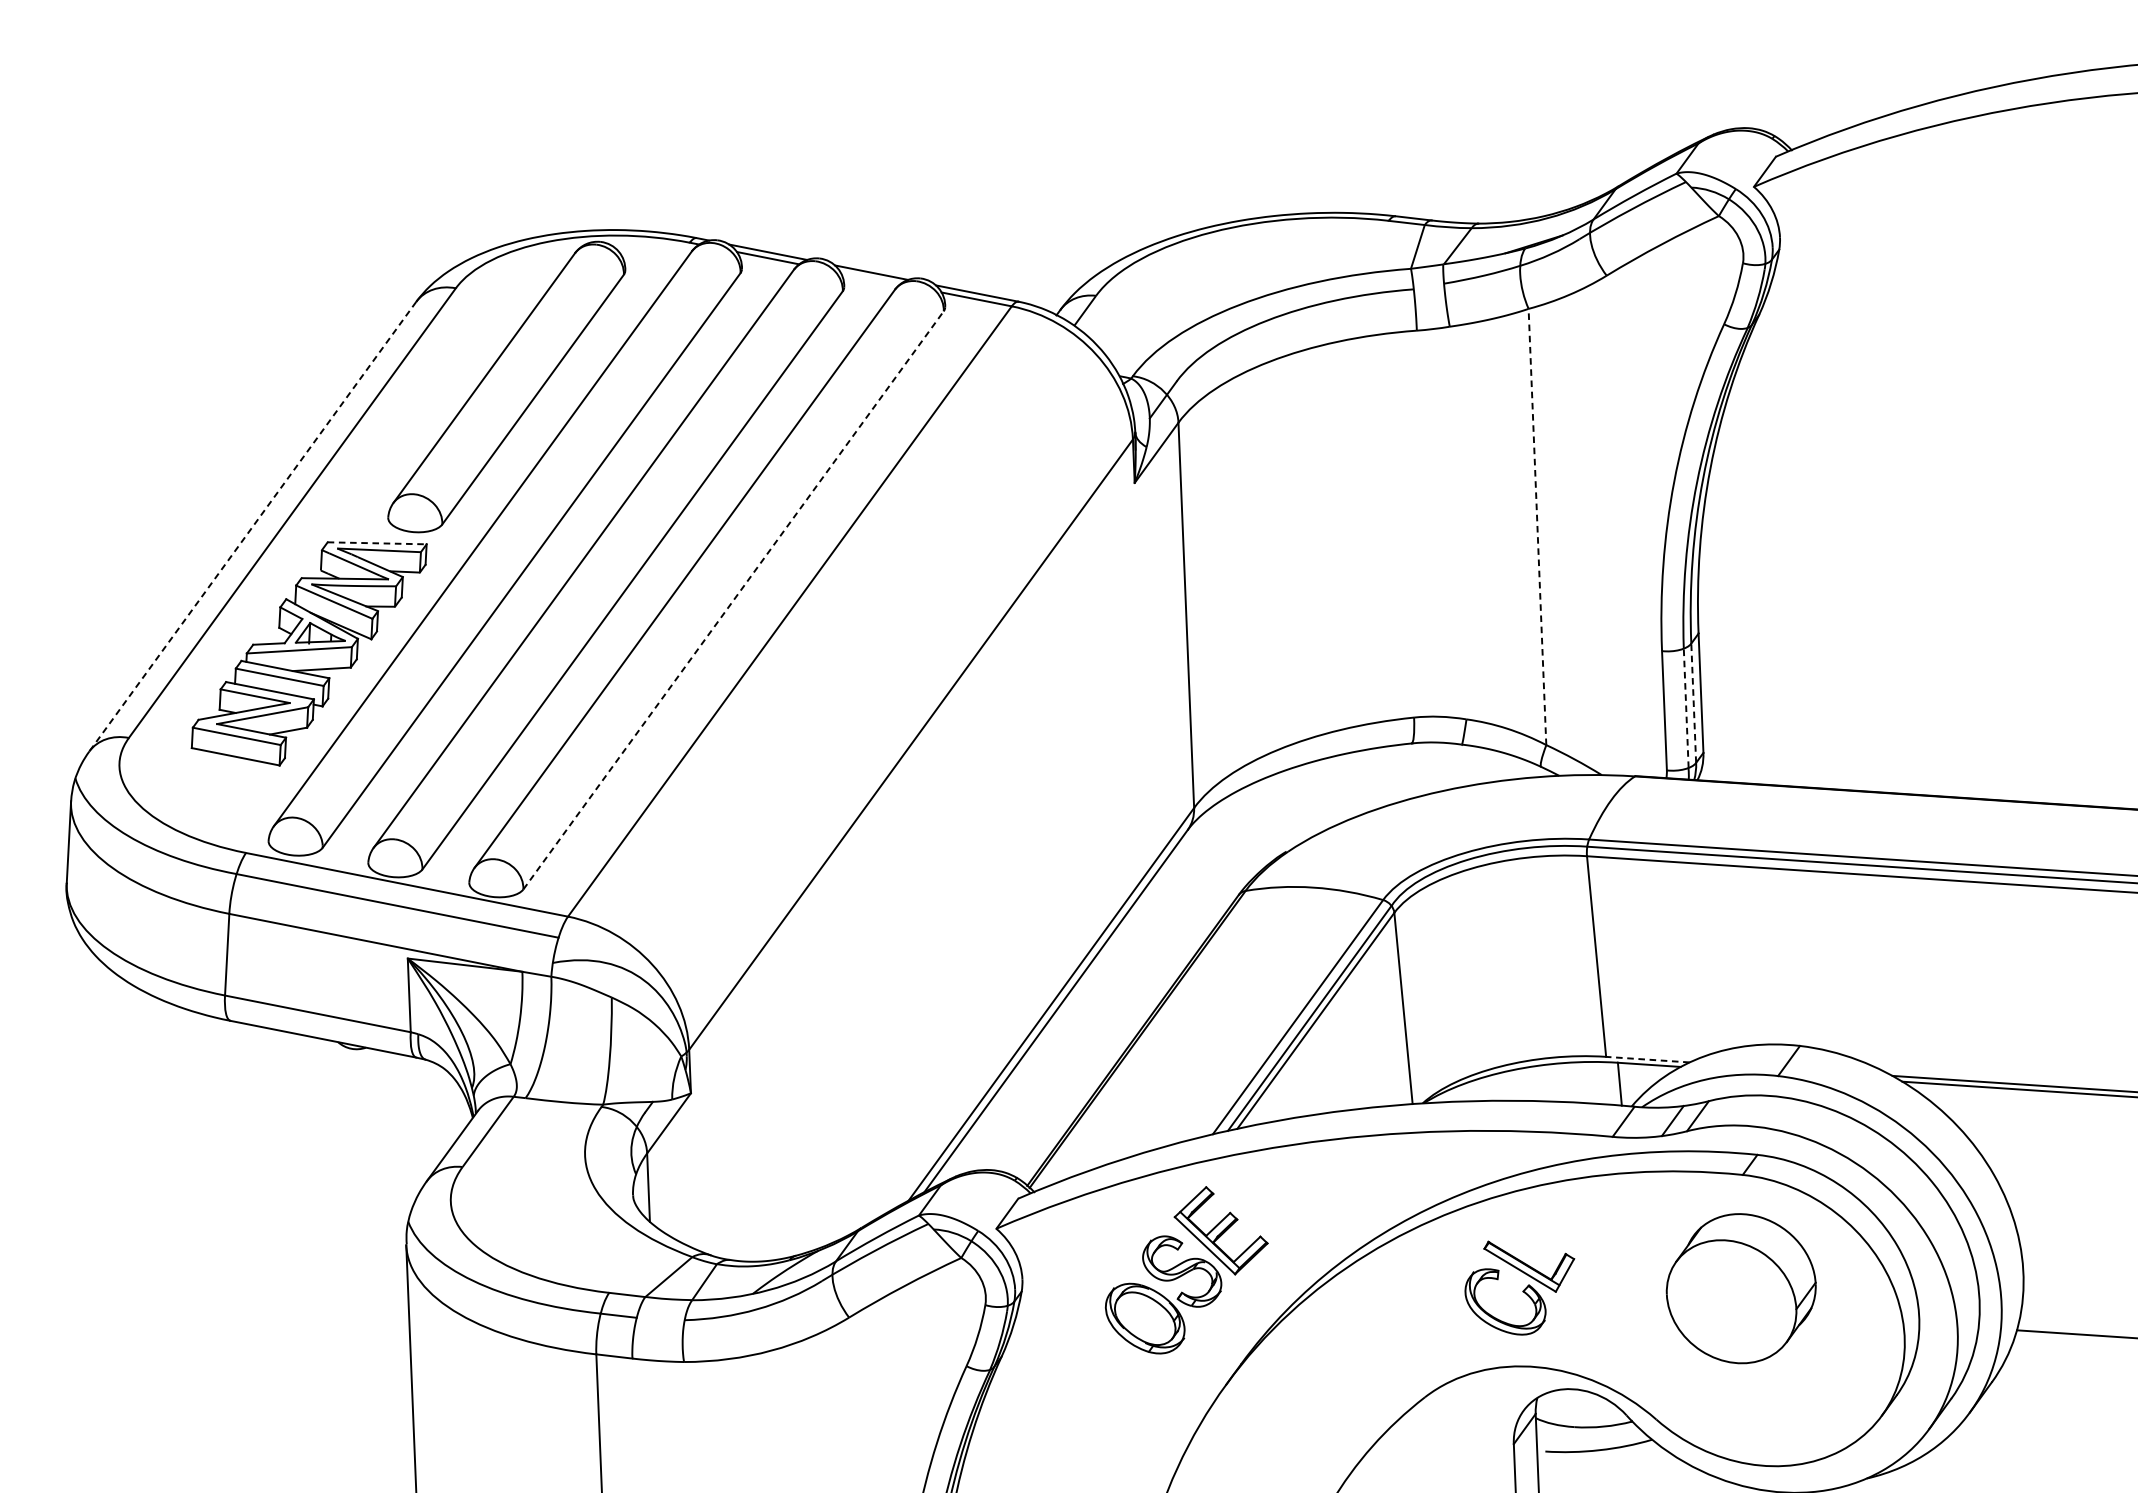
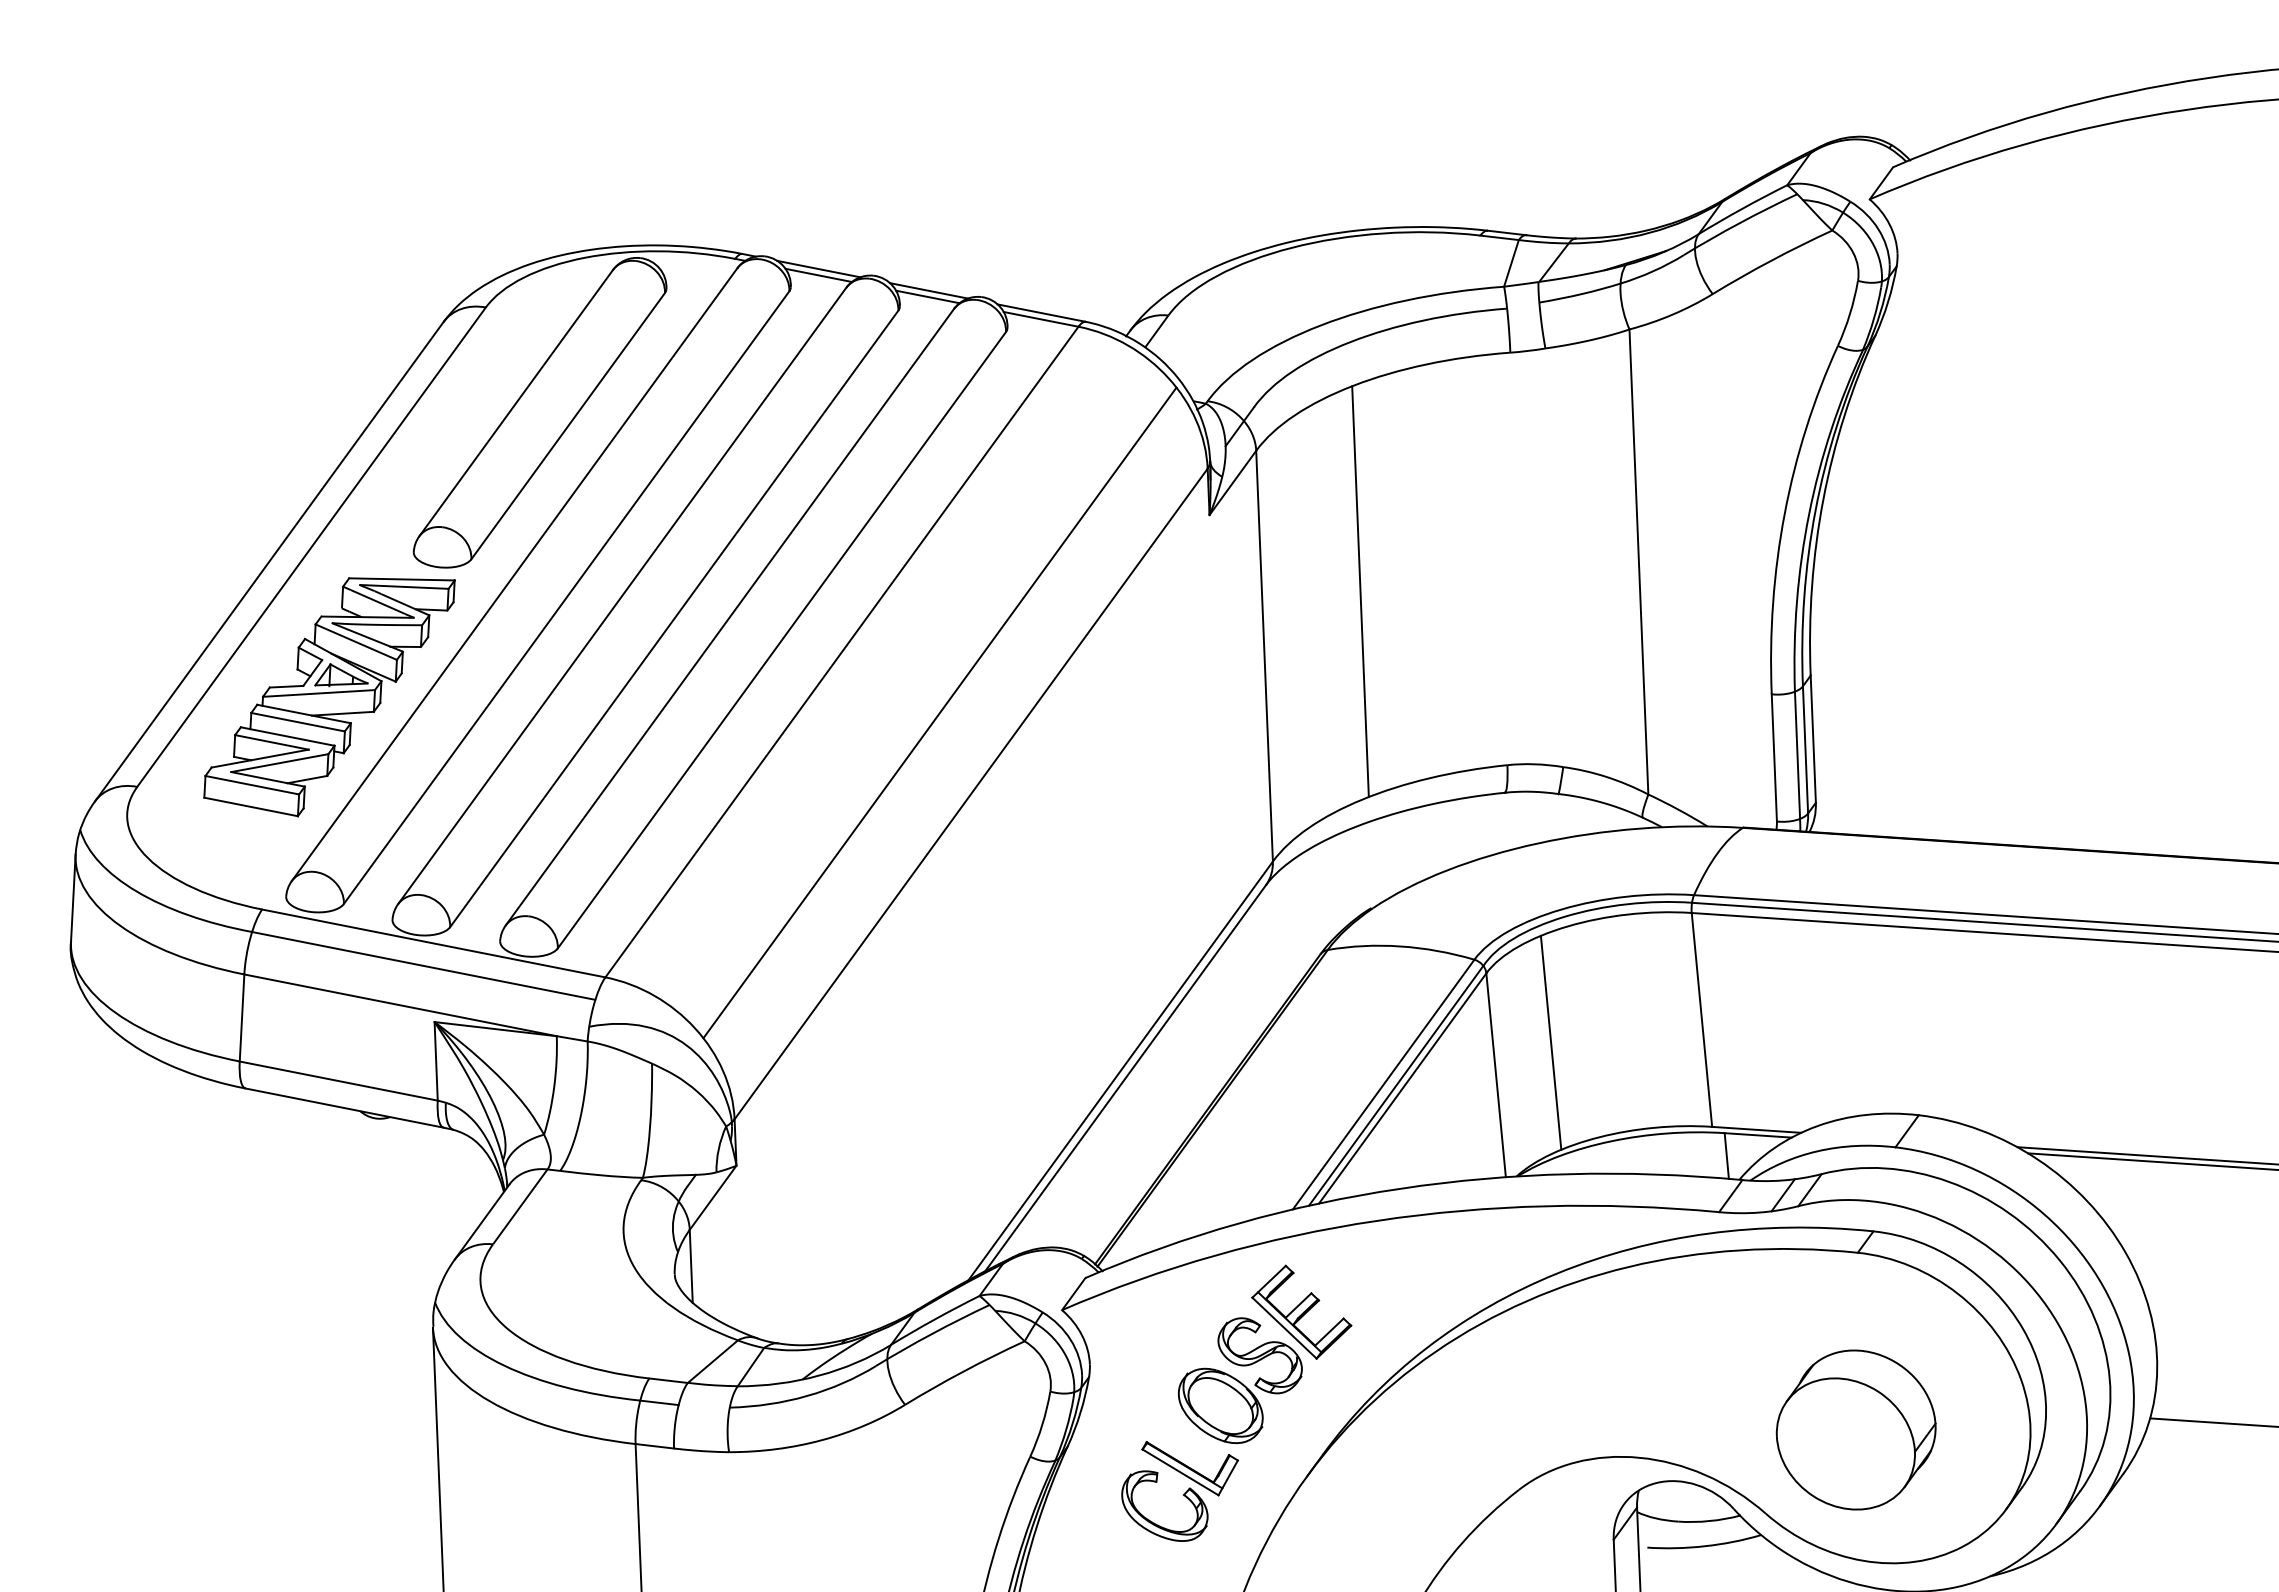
line: (870, 277) -> (927, 296), added
line: (1537, 526) -> (1638, 561), dashed -> solid
line: (252, 527) -> (269, 562), dashed -> solid
line: (376, 543) -> (401, 579), dashed -> solid
line: (1276, 554) -> (1360, 591), added
line: (734, 599) -> (782, 639), dashed -> solid
line: (881, 668) -> (939, 712), added
line: (1693, 702) -> (1805, 749), dashed -> solid
line: (1686, 708) -> (1797, 755), dashed -> solid
line: (1454, 977) -> (1550, 1042), added
line: (1647, 1059) -> (1756, 1129), dashed -> solid
part: (1519, 1288) -> (1179, 1491), moved
part: (1740, 1288) -> (1855, 1429), moved

